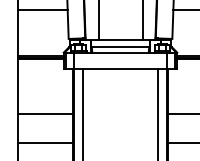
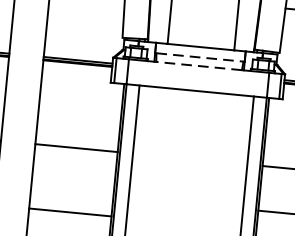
line: (120, 46) -> (199, 56), solid -> dashed
line: (120, 52) -> (199, 65), solid -> dashed
line: (45, 143) -> (70, 212), moved

